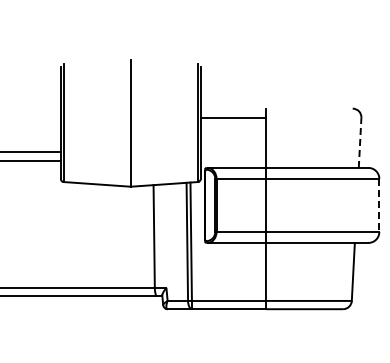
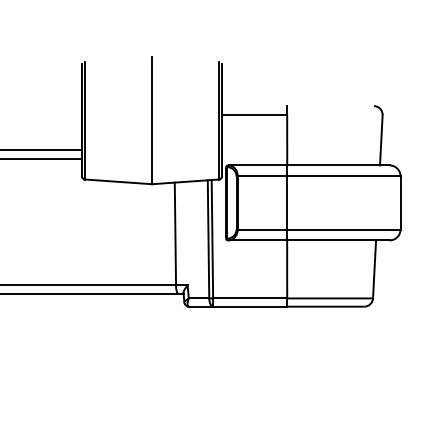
line: (360, 142) -> (381, 139), dashed -> solid
line: (379, 205) -> (400, 202), dashed -> solid

